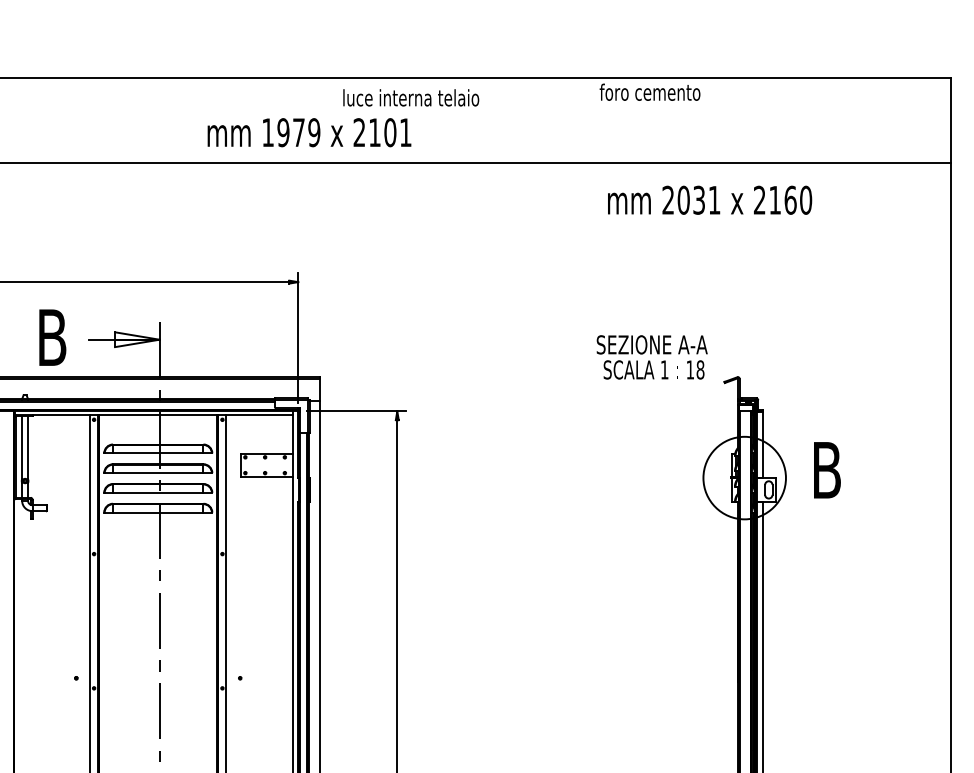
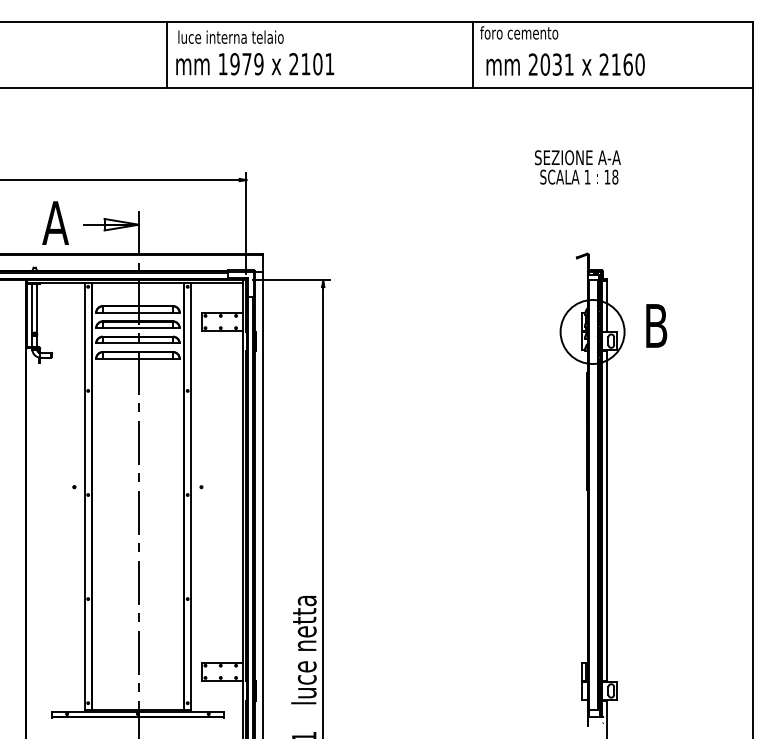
text: (410, 96) -> (230, 36), moved
line: (195, 120) -> (166, 54), added
line: (591, 120) -> (473, 54), added
text: (709, 200) -> (565, 64), moved
text: (51, 336) -> (55, 222), B -> A
text: (651, 357) -> (577, 167), moved

